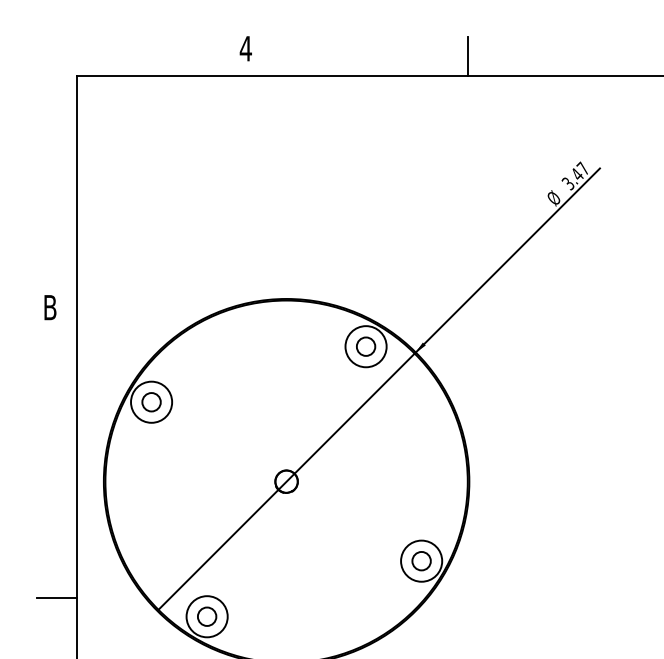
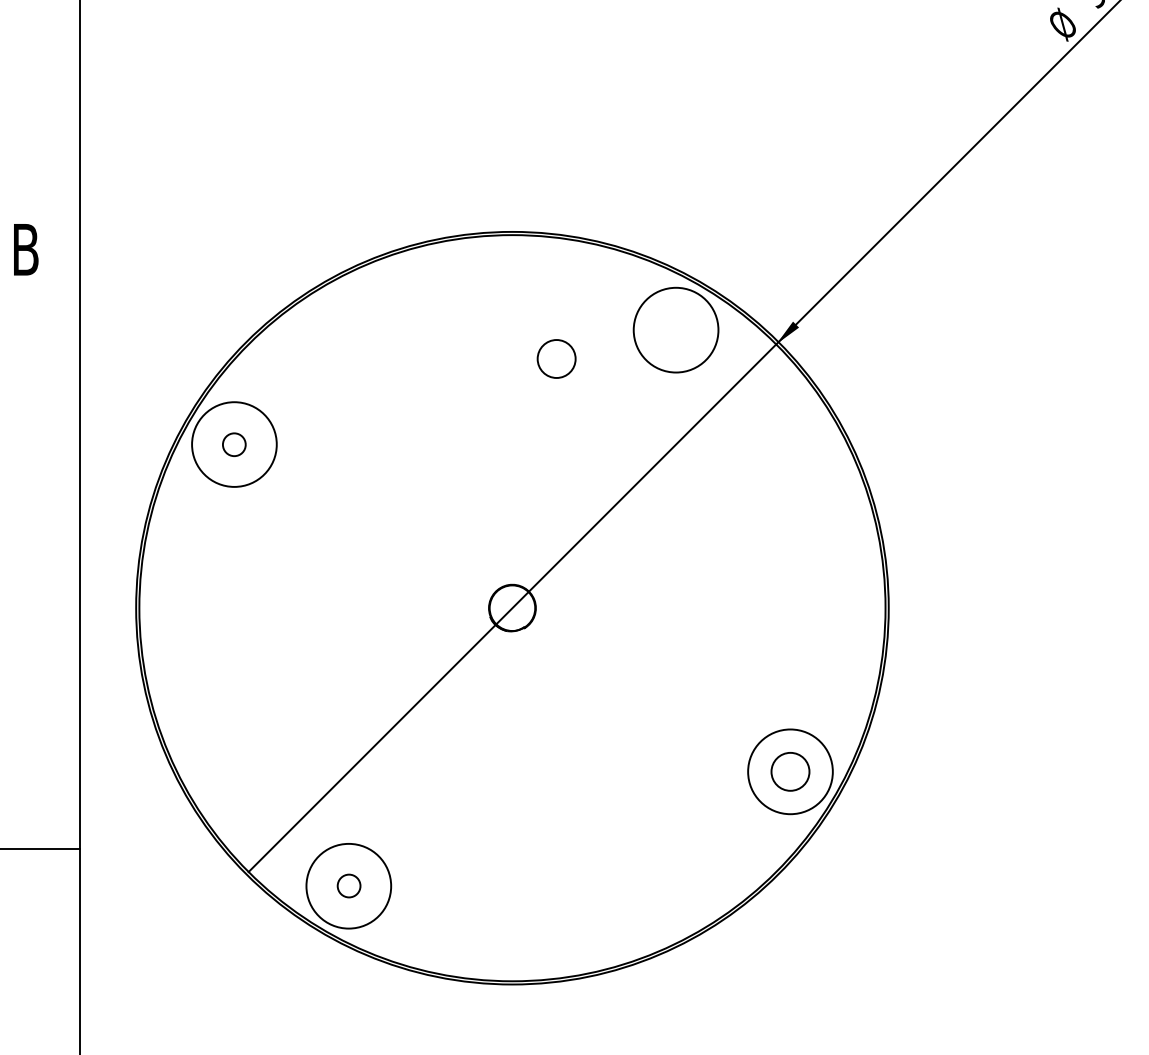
circle: (366, 346) -> (557, 358), moved
circle: (151, 402) -> (234, 445), size x0.6
circle: (207, 616) -> (349, 885), size x0.6

